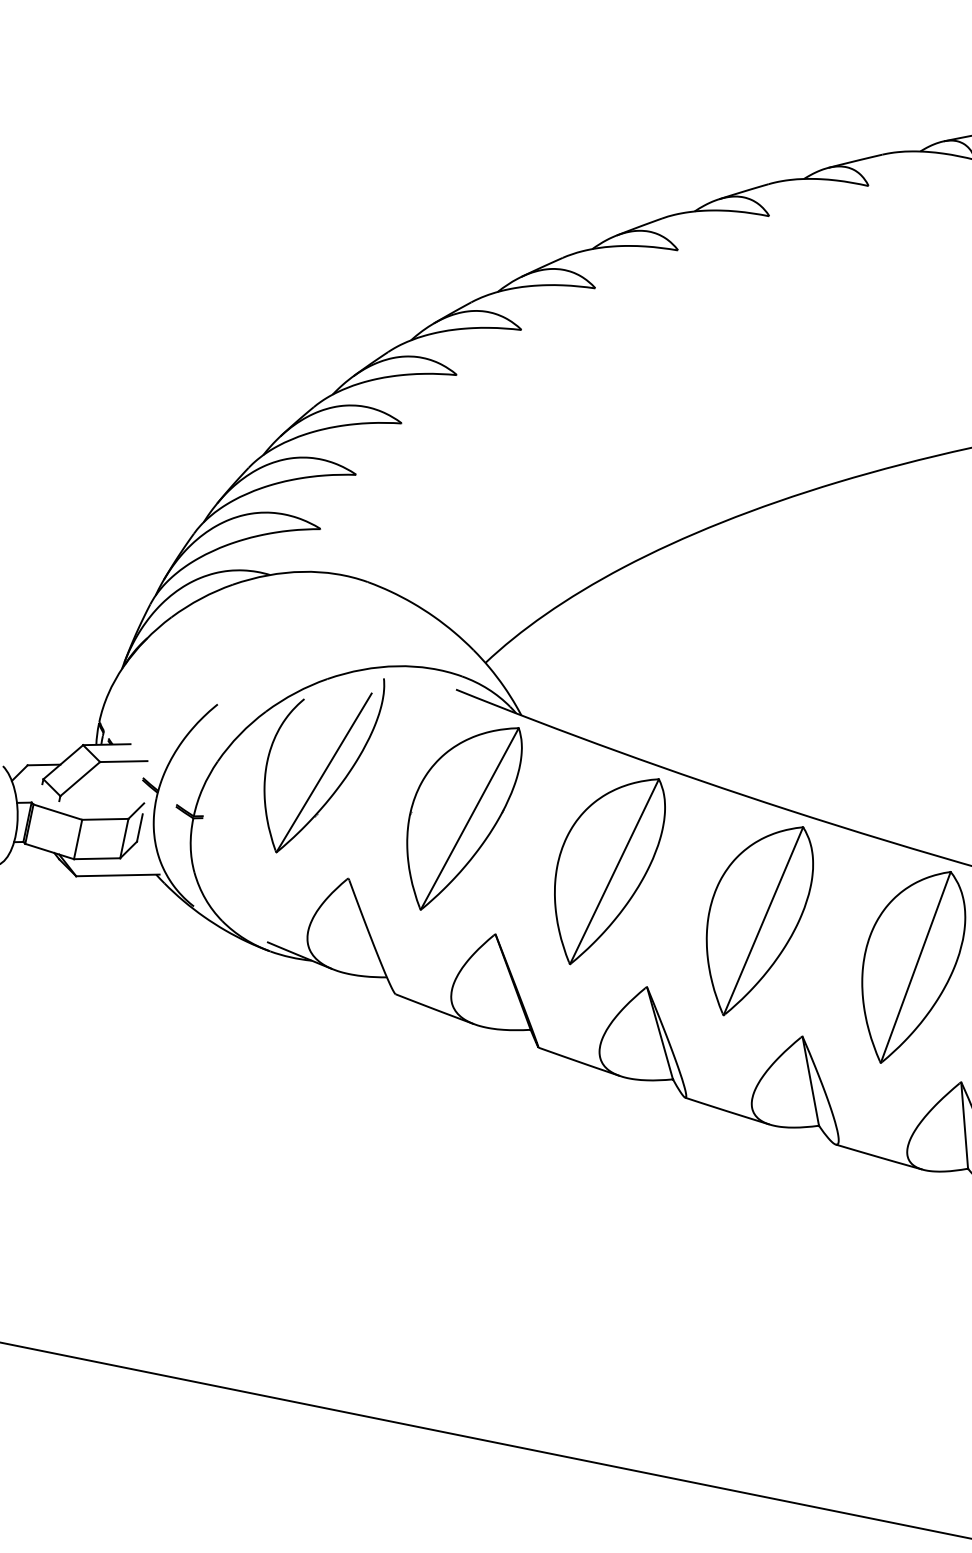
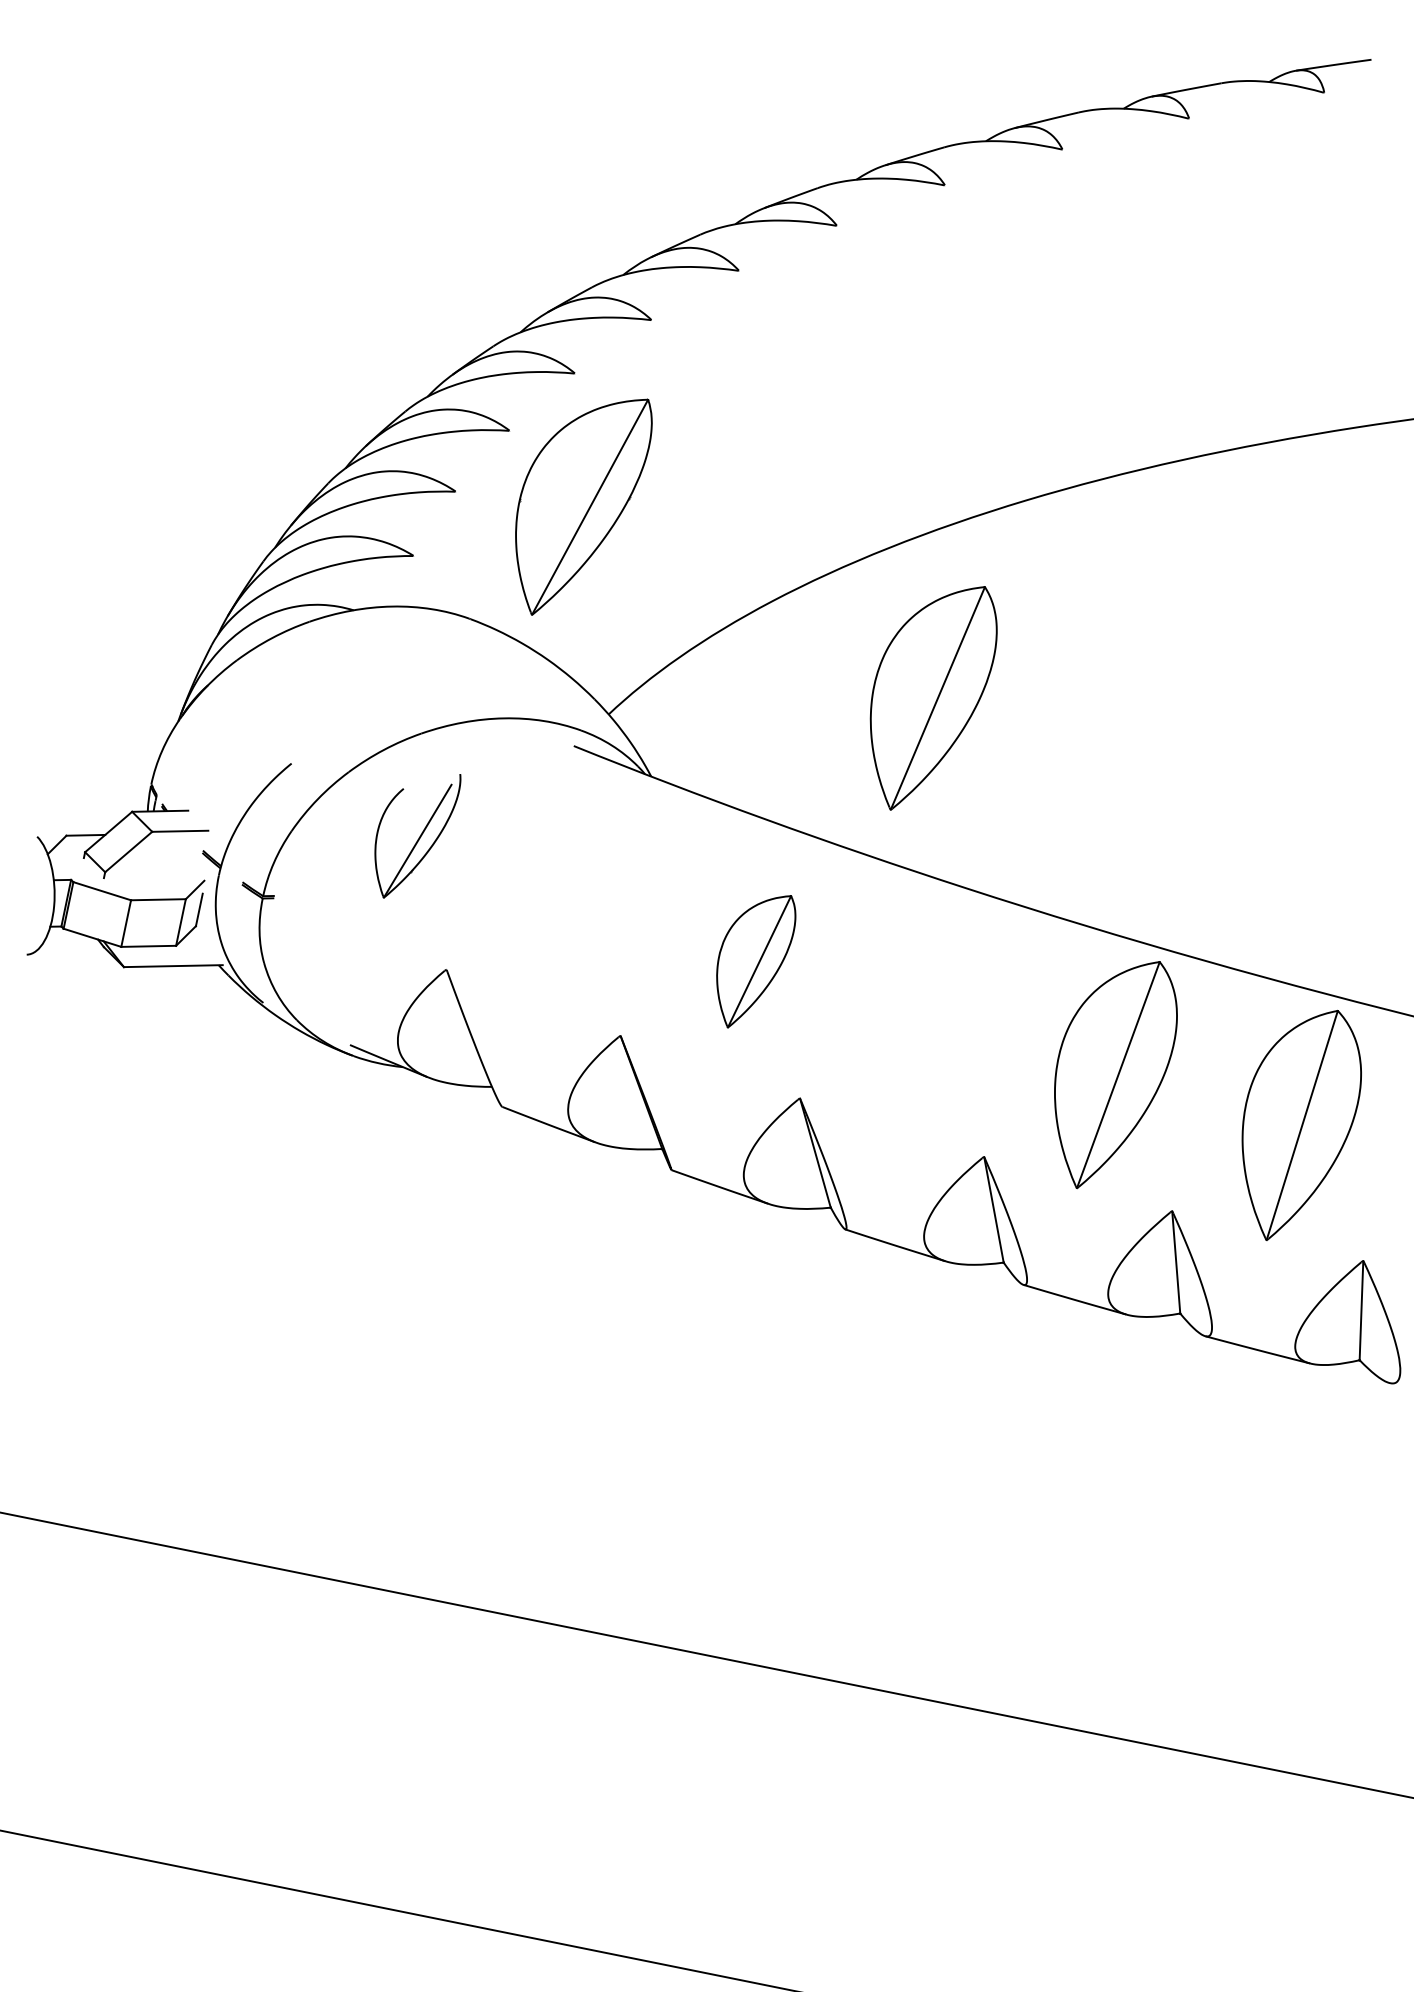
part: (324, 765) -> (417, 835), size x0.6
part: (464, 818) -> (583, 506), moved
part: (610, 871) -> (756, 961), size x0.6
part: (759, 921) -> (933, 698), moved

